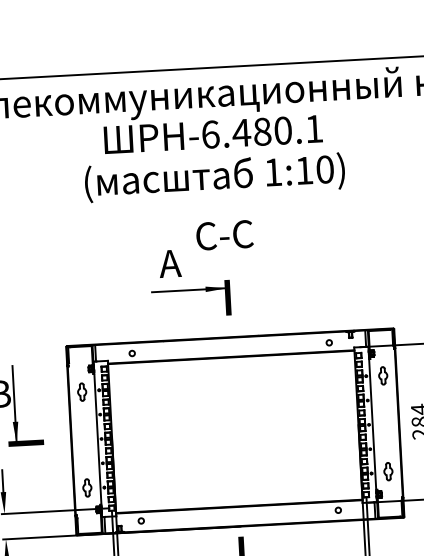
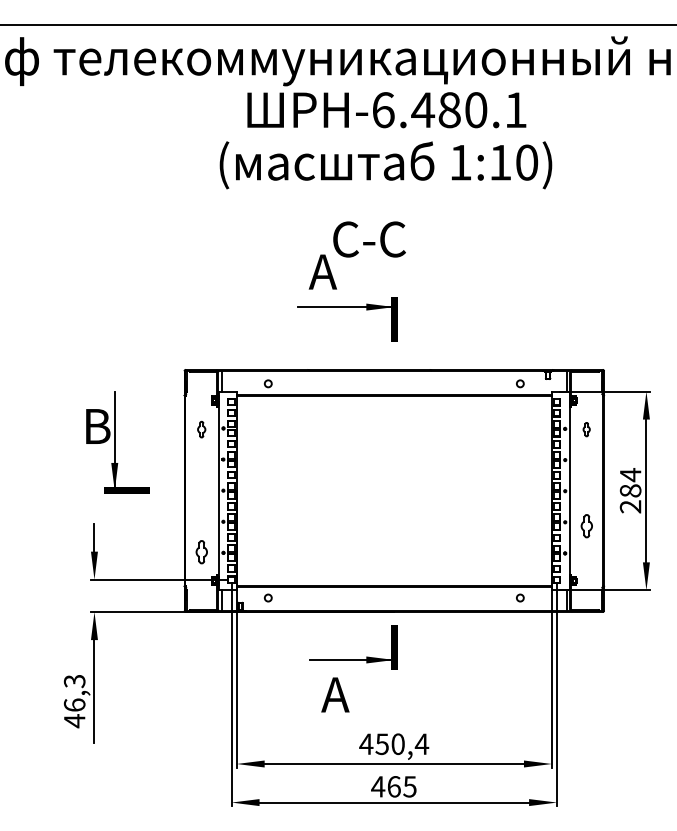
text: (224, 235) -> (369, 239), moved
part: (382, 375) -> (586, 429), size x0.6
part: (81, 392) -> (201, 429), size x0.7
part: (388, 471) -> (586, 526), moved

